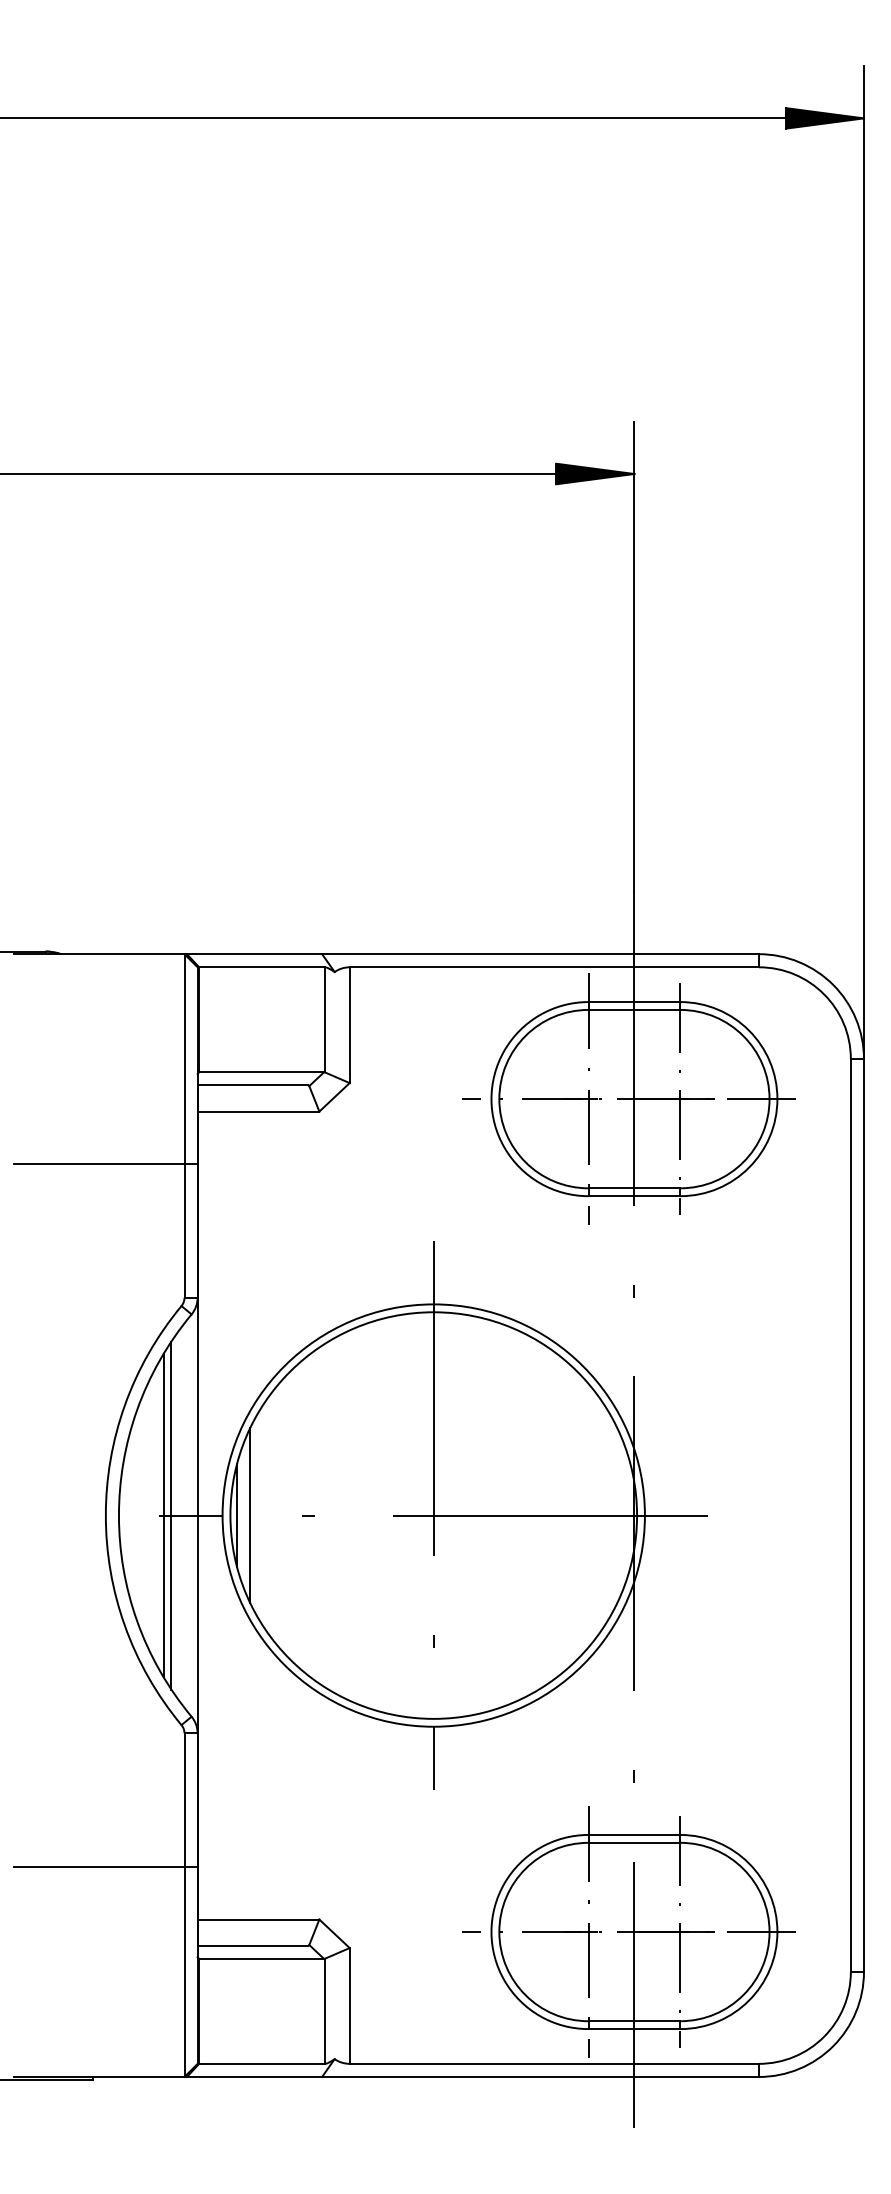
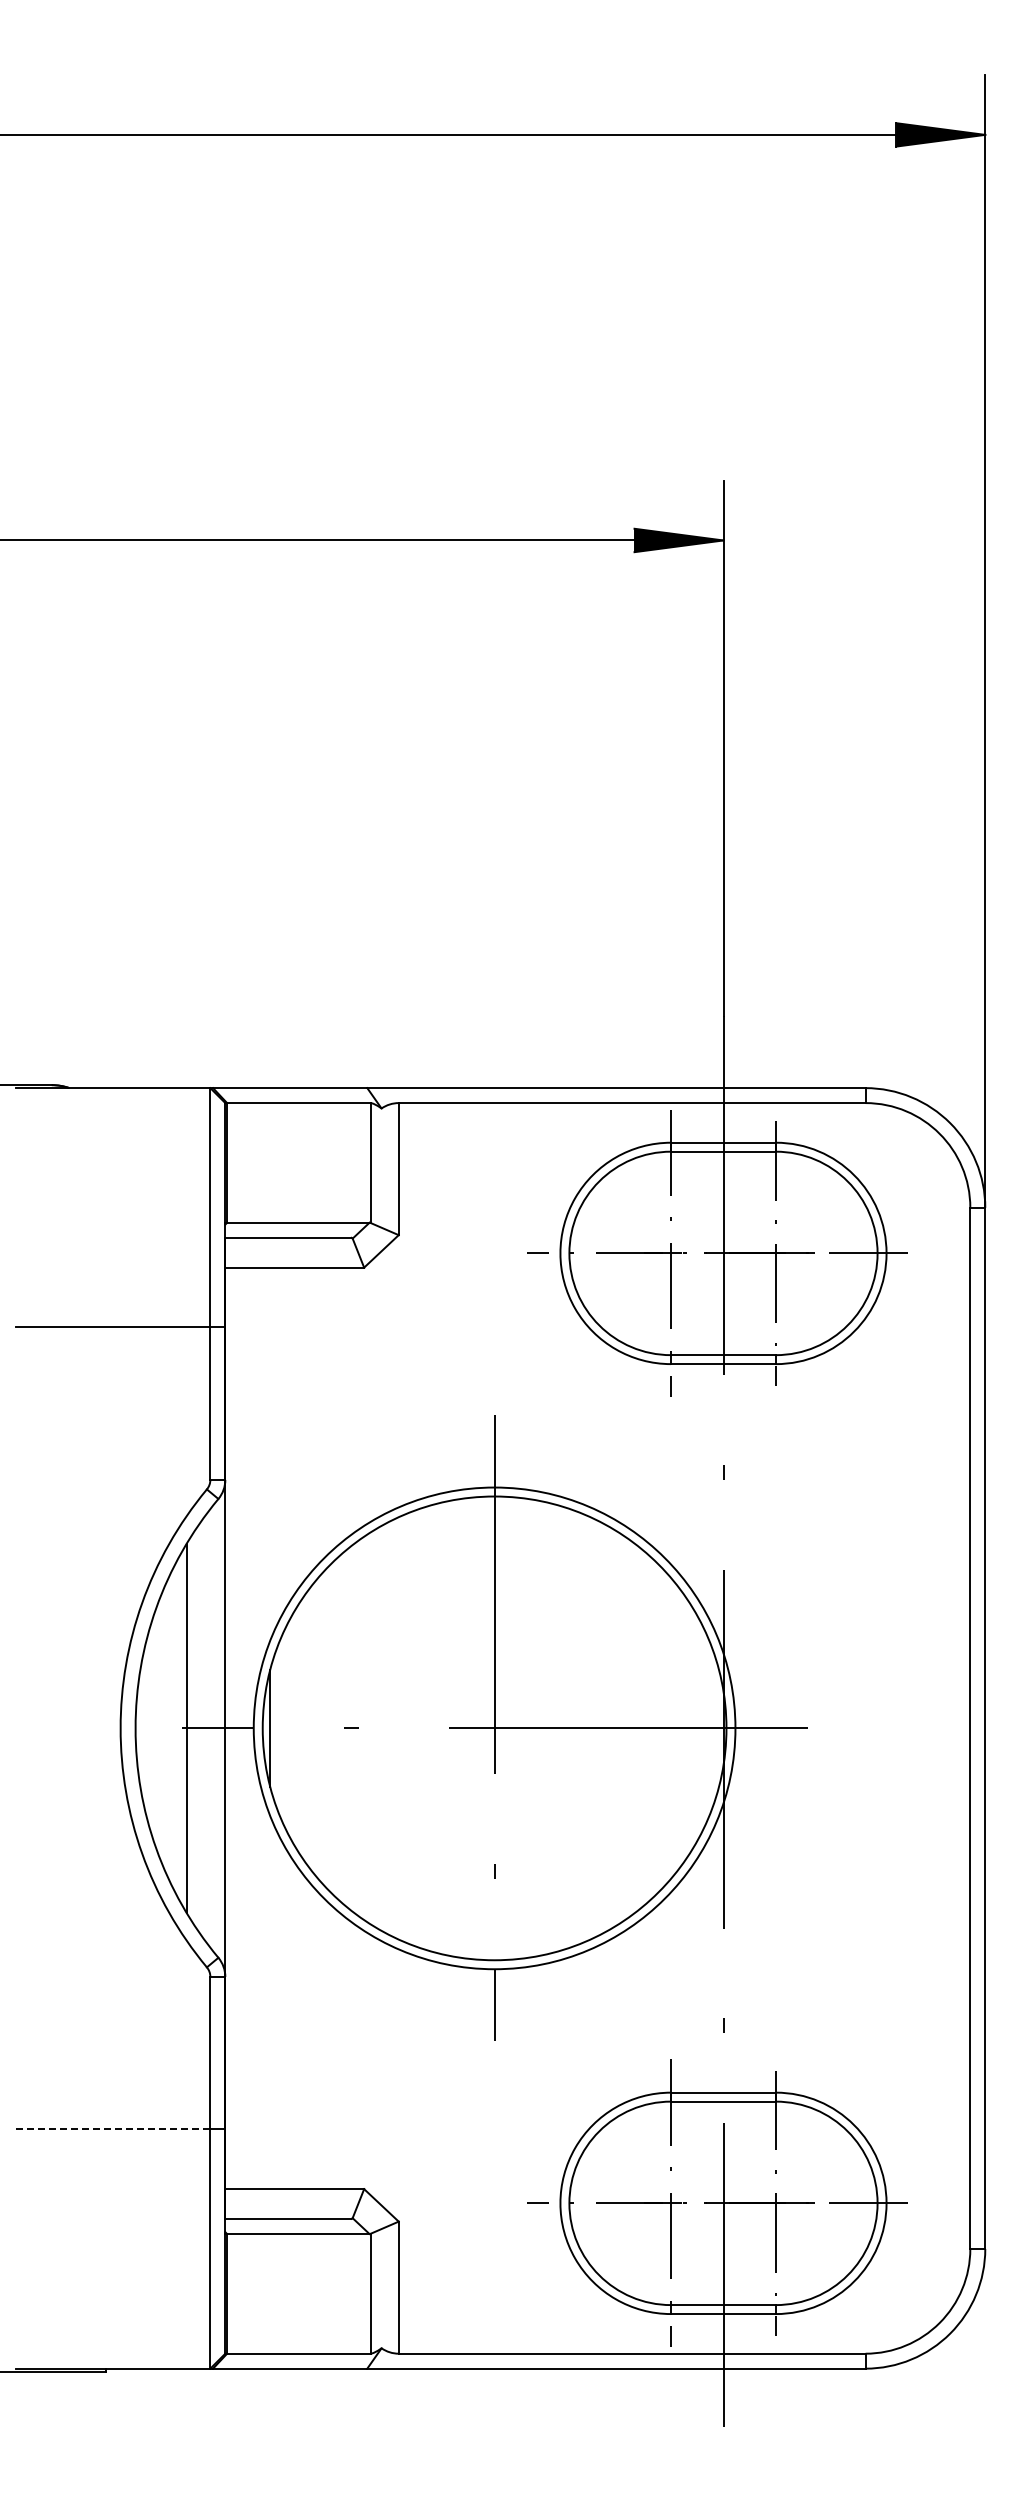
line: (171, 1514) -> (195, 1727), removed
line: (250, 1514) -> (285, 1727), removed
line: (98, 1867) -> (112, 2129), solid -> dashed

